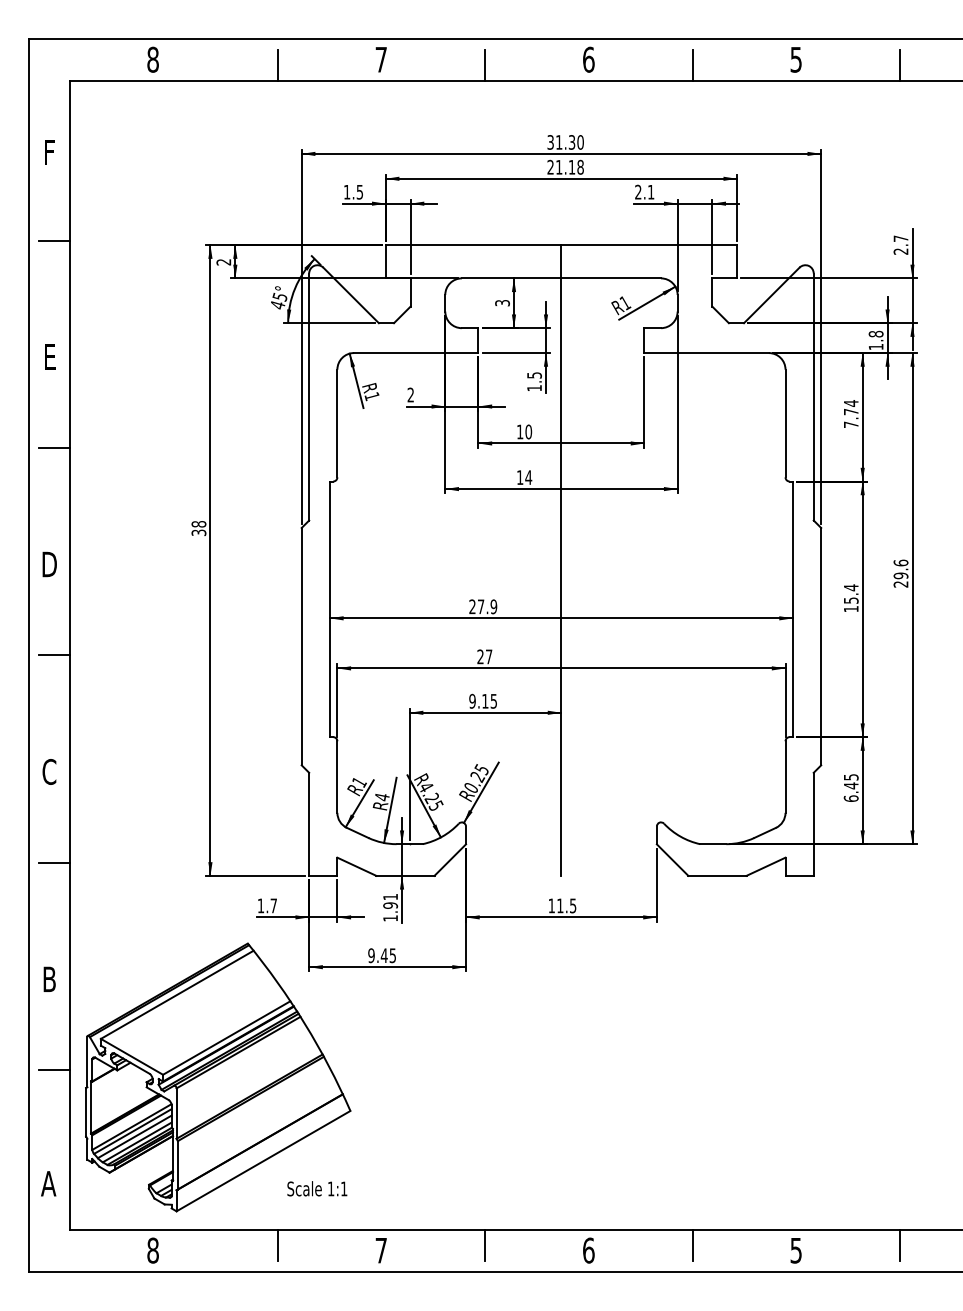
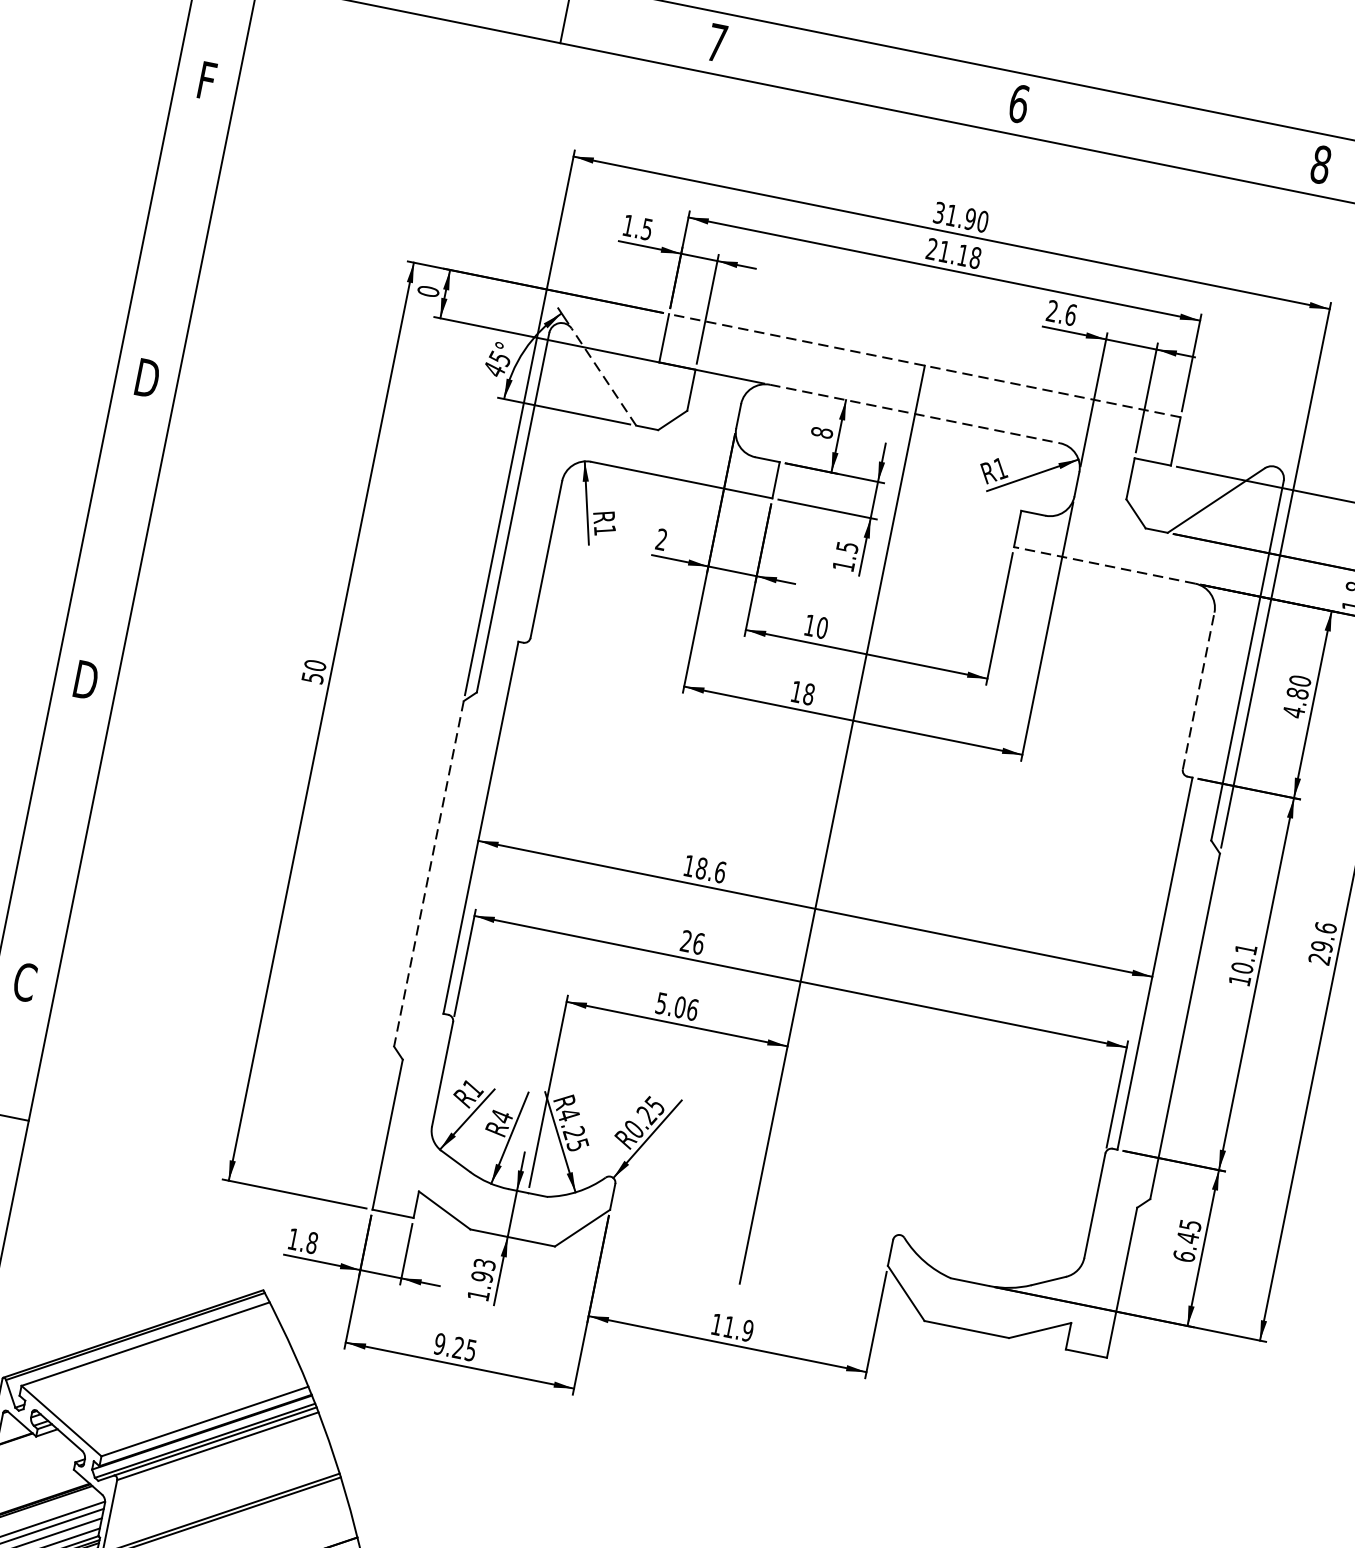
text: (796, 59) -> (1321, 164), 5 -> 8
line: (485, 64) -> (867, 80), removed
line: (692, 64) -> (1168, 141), removed
text: (571, 142) -> (969, 219), 31.30 -> 31.90
text: (650, 191) -> (1070, 313), 2.1 -> 2.6
line: (54, 240) -> (188, 210), removed
line: (561, 245) -> (924, 366), solid -> dashed
text: (223, 262) -> (427, 291), 2 -> 0
line: (561, 278) -> (915, 414), solid -> dashed
line: (350, 295) -> (603, 377), solid -> dashed
text: (502, 302) -> (822, 431), 3 -> 8
line: (706, 353) -> (1104, 565), solid -> dashed
text: (50, 356) -> (148, 377), E -> D
text: (850, 414) -> (1295, 696), 7.74 -> 4.80
line: (785, 423) -> (1198, 691), solid -> dashed
line: (54, 448) -> (127, 512), removed
text: (528, 477) -> (808, 694), 14 -> 18
text: (198, 528) -> (313, 671), 38 -> 50
text: (850, 593) -> (1243, 957), 15.4 -> 10.1
text: (483, 606) -> (705, 868), 27.9 -> 18.6
line: (301, 646) -> (428, 873), solid -> dashed
line: (54, 655) -> (66, 814), removed
text: (488, 656) -> (697, 942), 27 -> 26
text: (483, 700) -> (677, 1005), 9.15 -> 5.06
text: (390, 897) -> (484, 1265), 1.91 -> 1.93
text: (273, 905) -> (311, 1242), 1.7 -> 1.8
text: (572, 905) -> (747, 1330), 11.5 -> 11.9
text: (383, 955) -> (457, 1347), 9.45 -> 9.25

